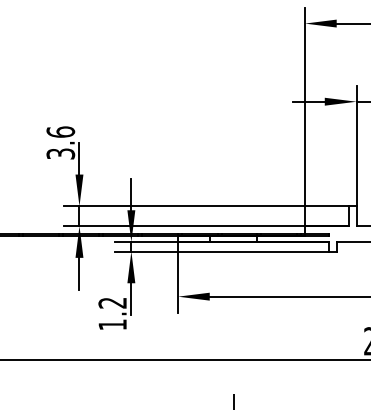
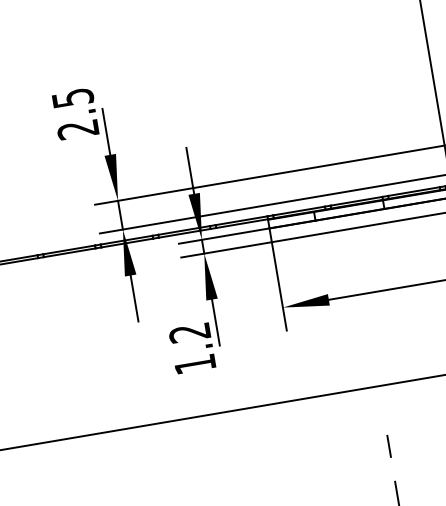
text: (60, 142) -> (74, 113), 3.6 -> 2.5

